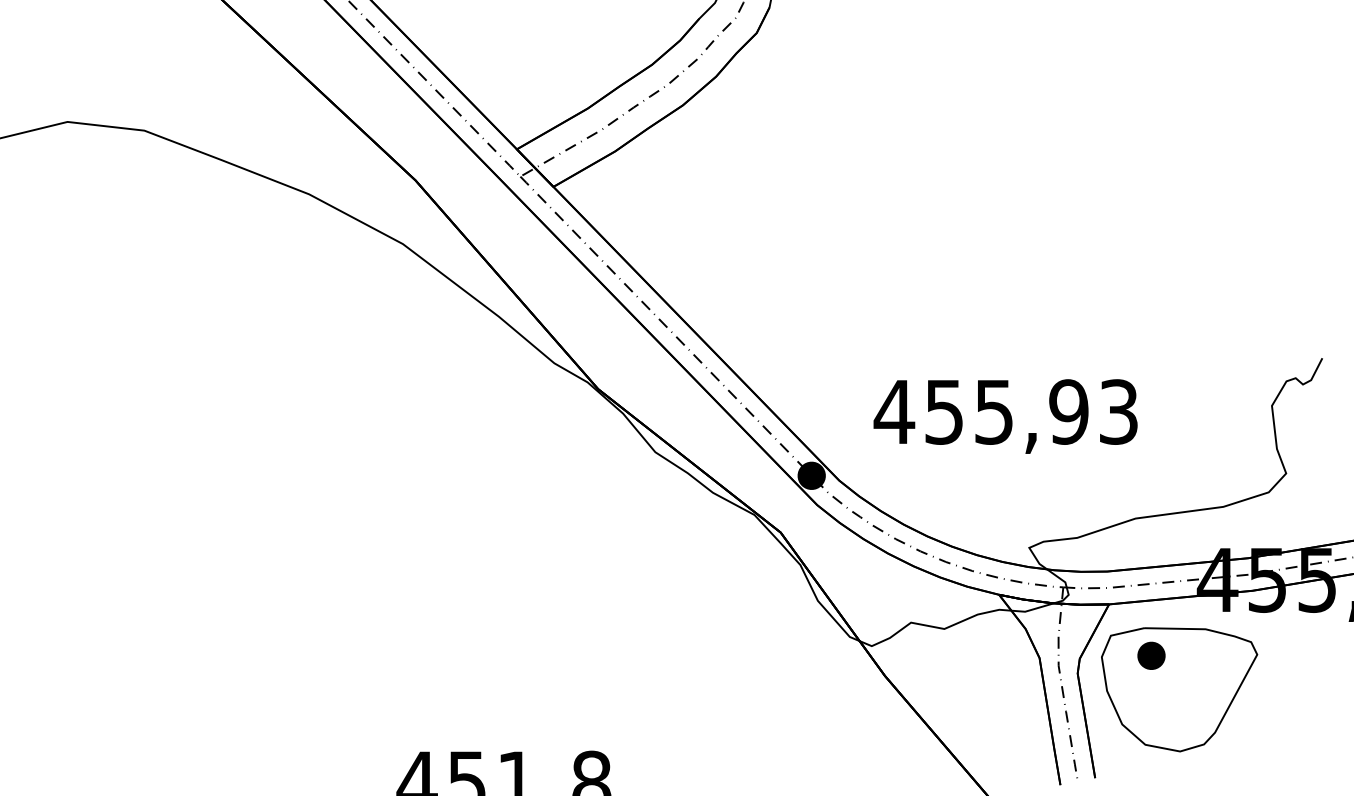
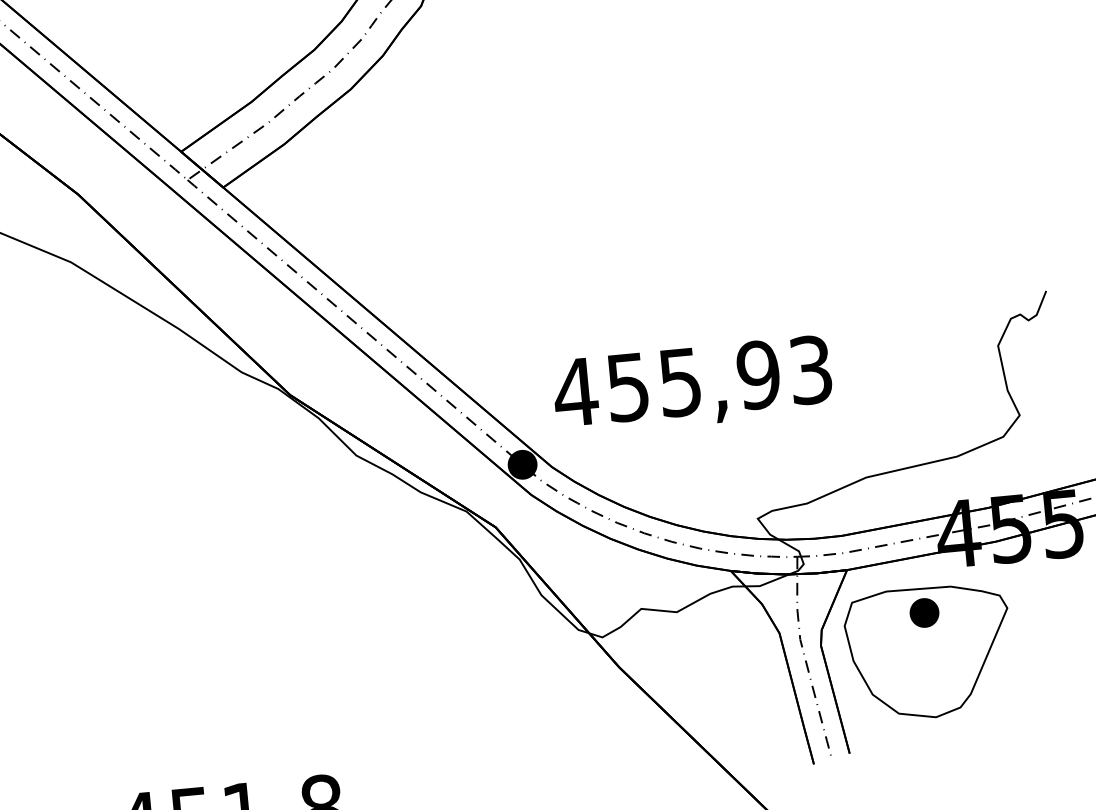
text: (1005, 416) -> (692, 385), moved
part: (1151, 655) -> (924, 612), moved

